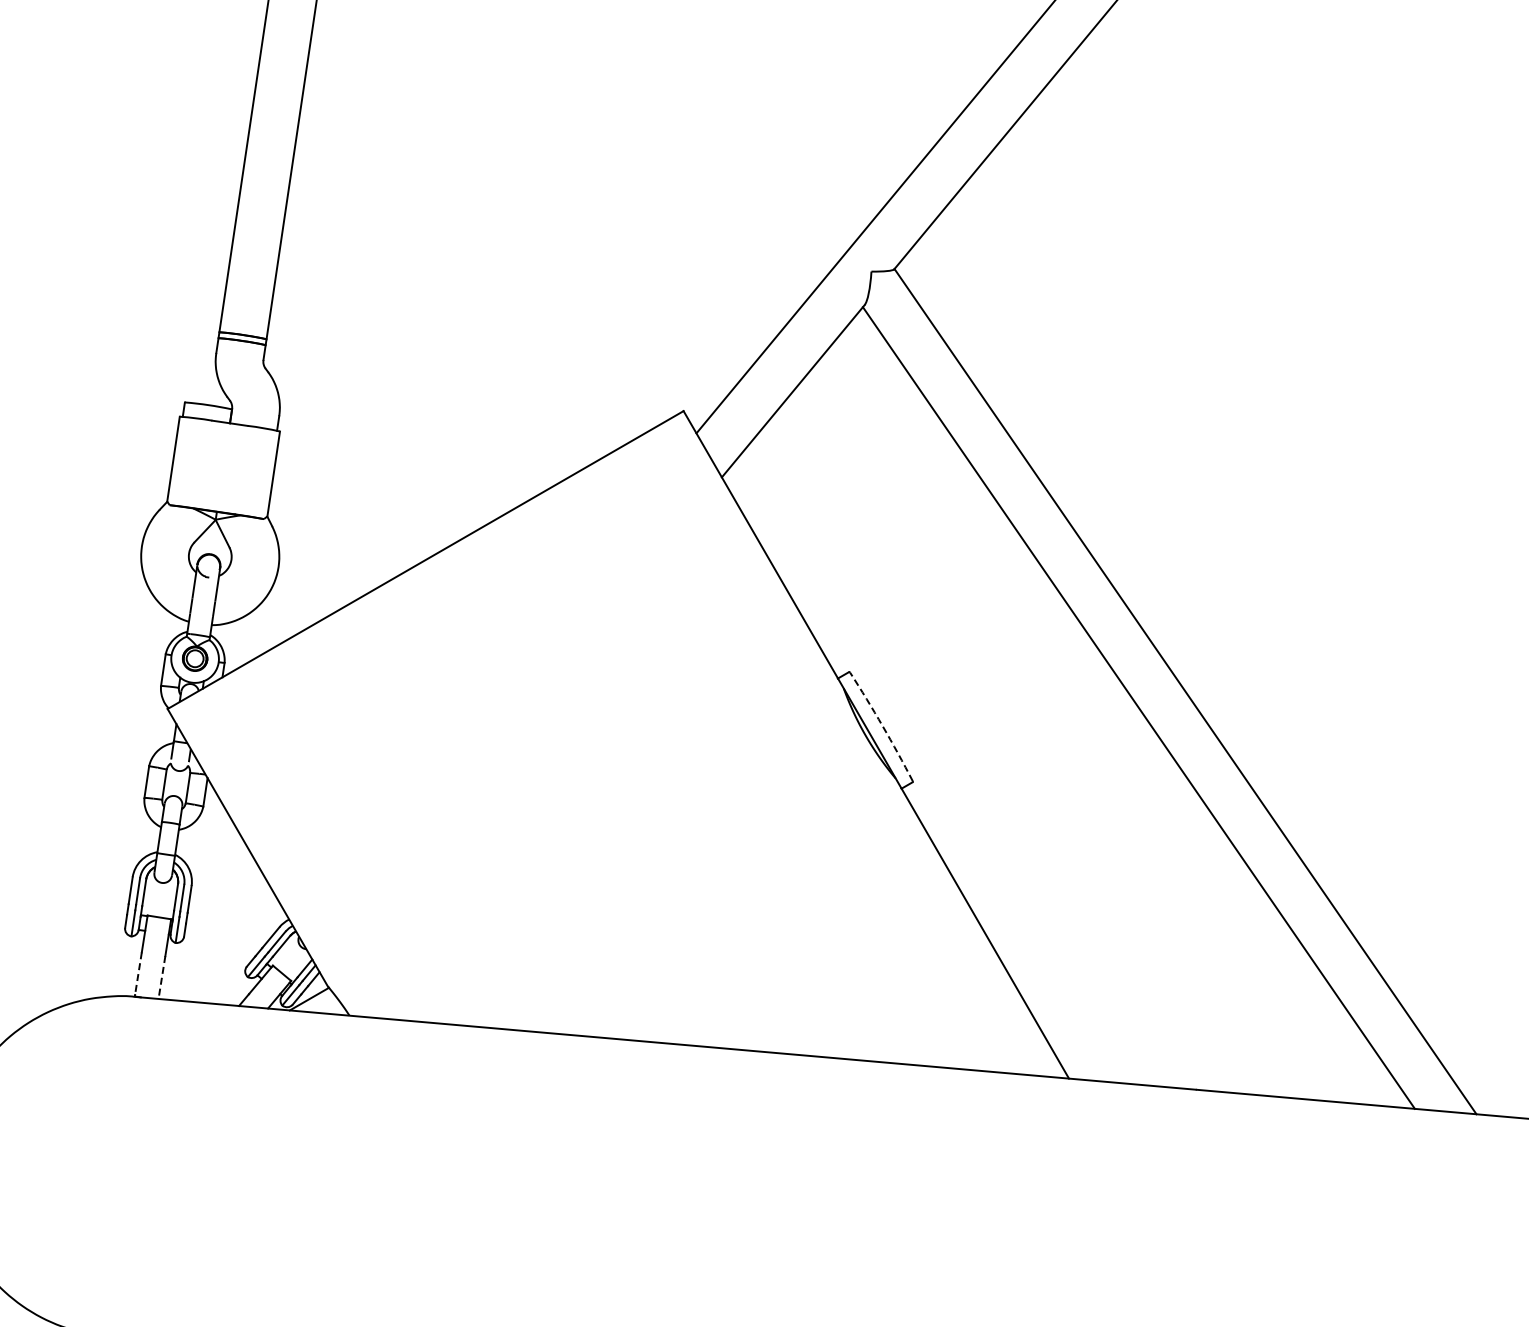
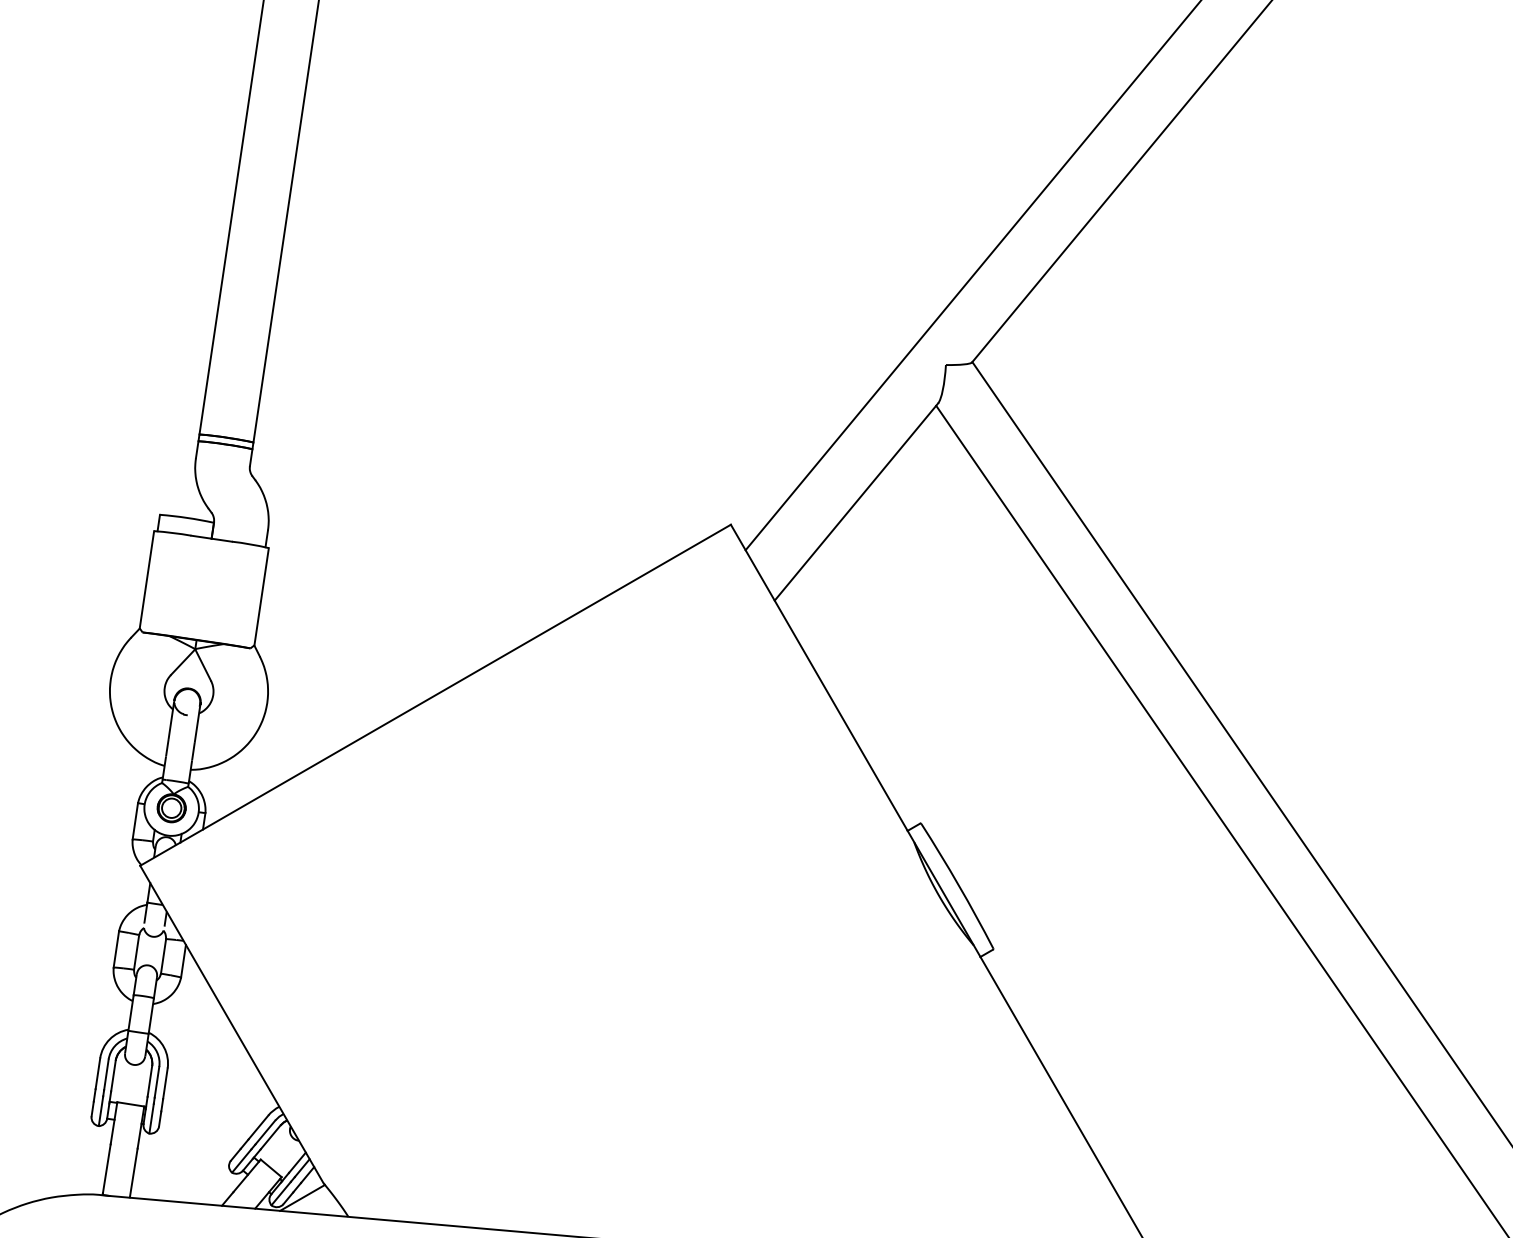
arc: (882, 726) -> (958, 885), dashed -> solid
line: (138, 973) -> (106, 1168), dashed -> solid
line: (161, 977) -> (133, 1173), dashed -> solid

